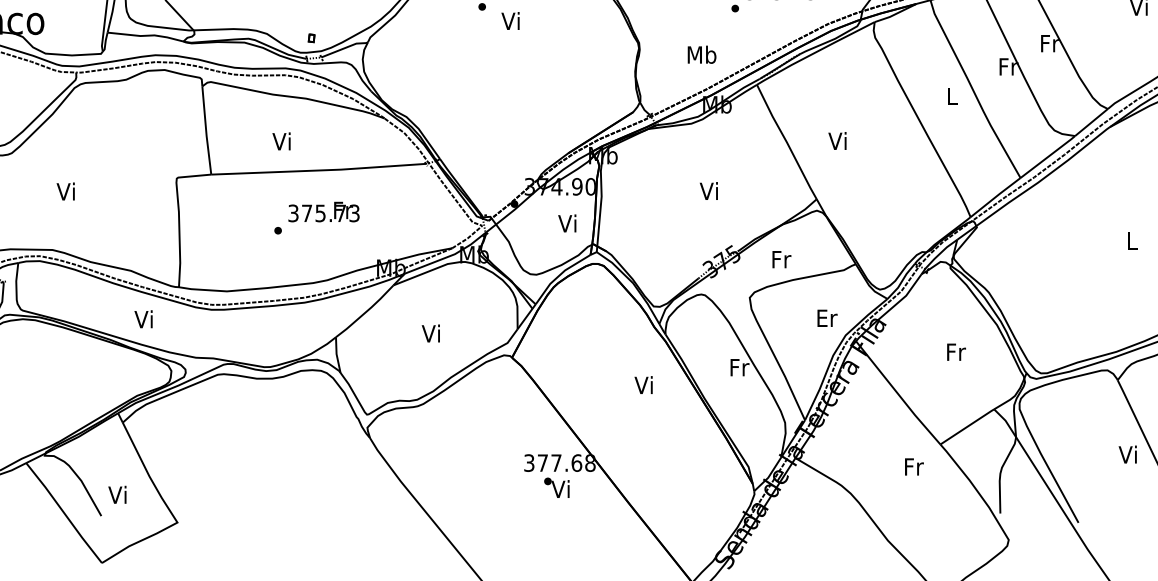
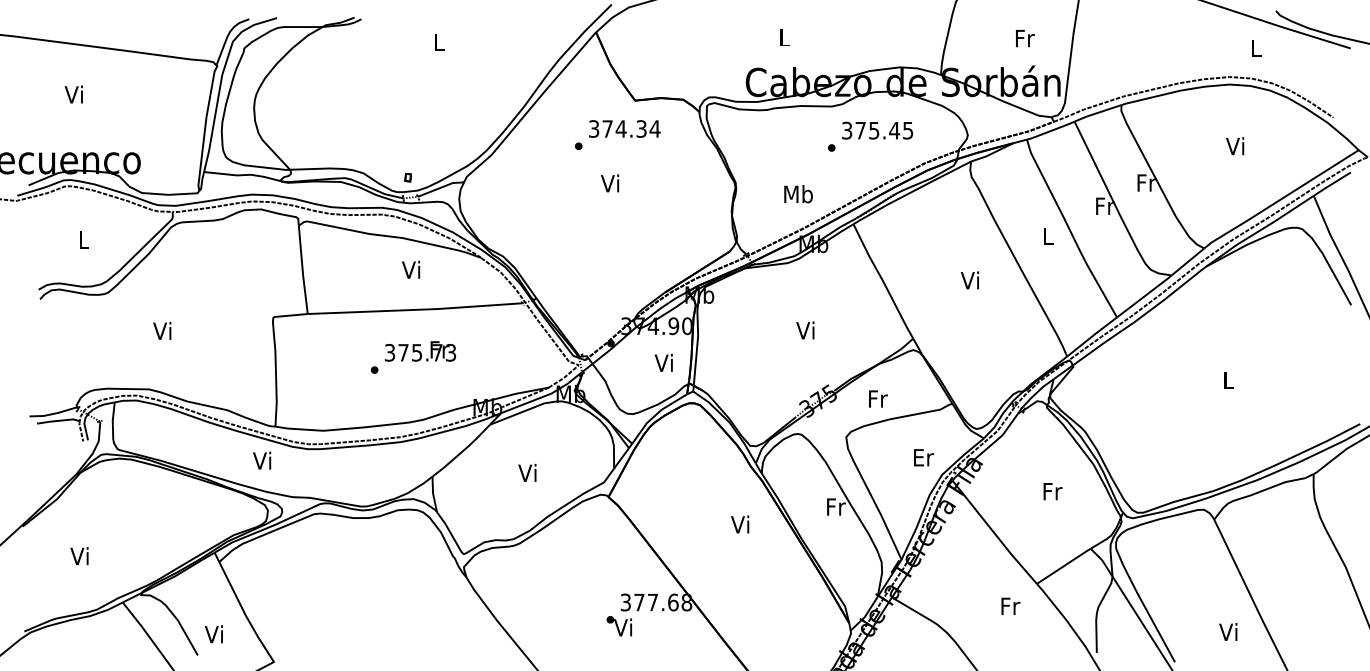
text: (511, 21) -> (610, 183), moved
text: (282, 141) -> (411, 269), moved
text: (837, 141) -> (969, 280), moved
text: (144, 319) -> (262, 460), moved
text: (1128, 454) -> (1228, 631), moved
text: (556, 488) -> (618, 626), moved

